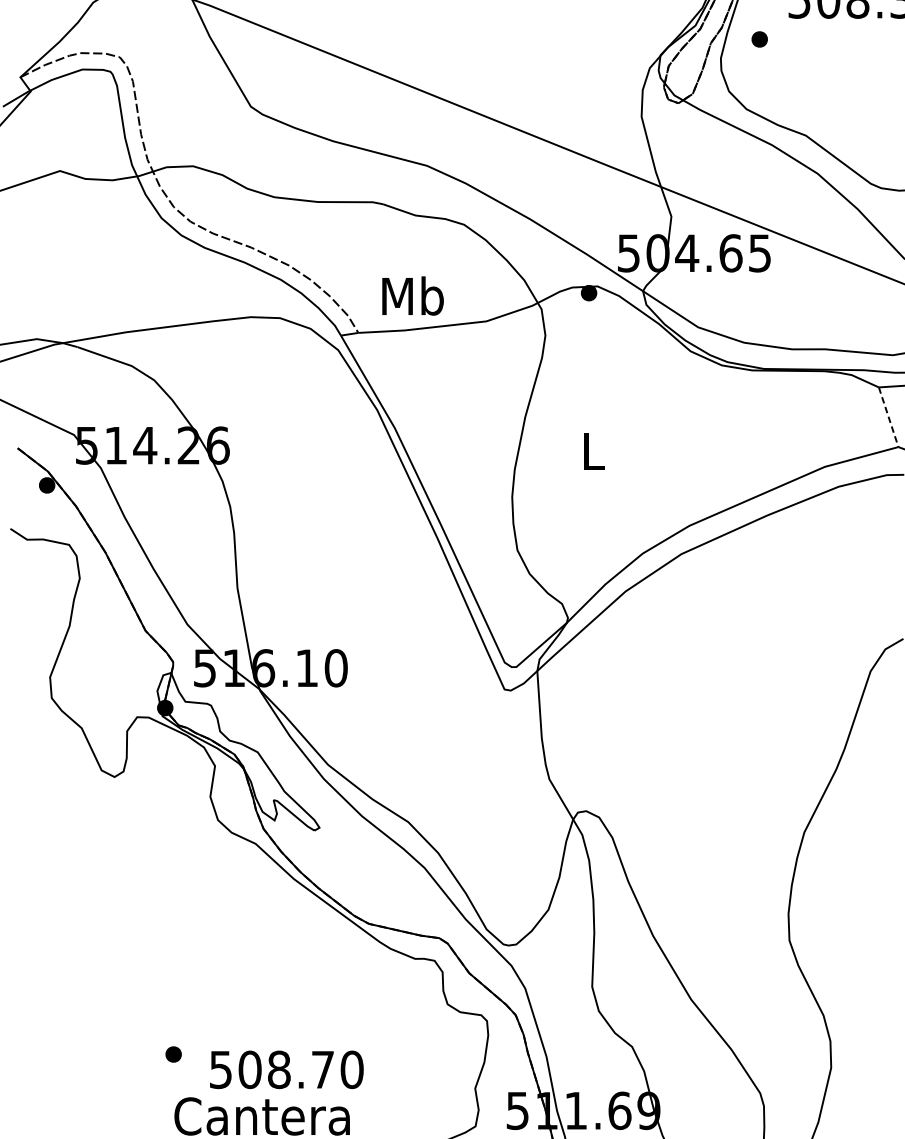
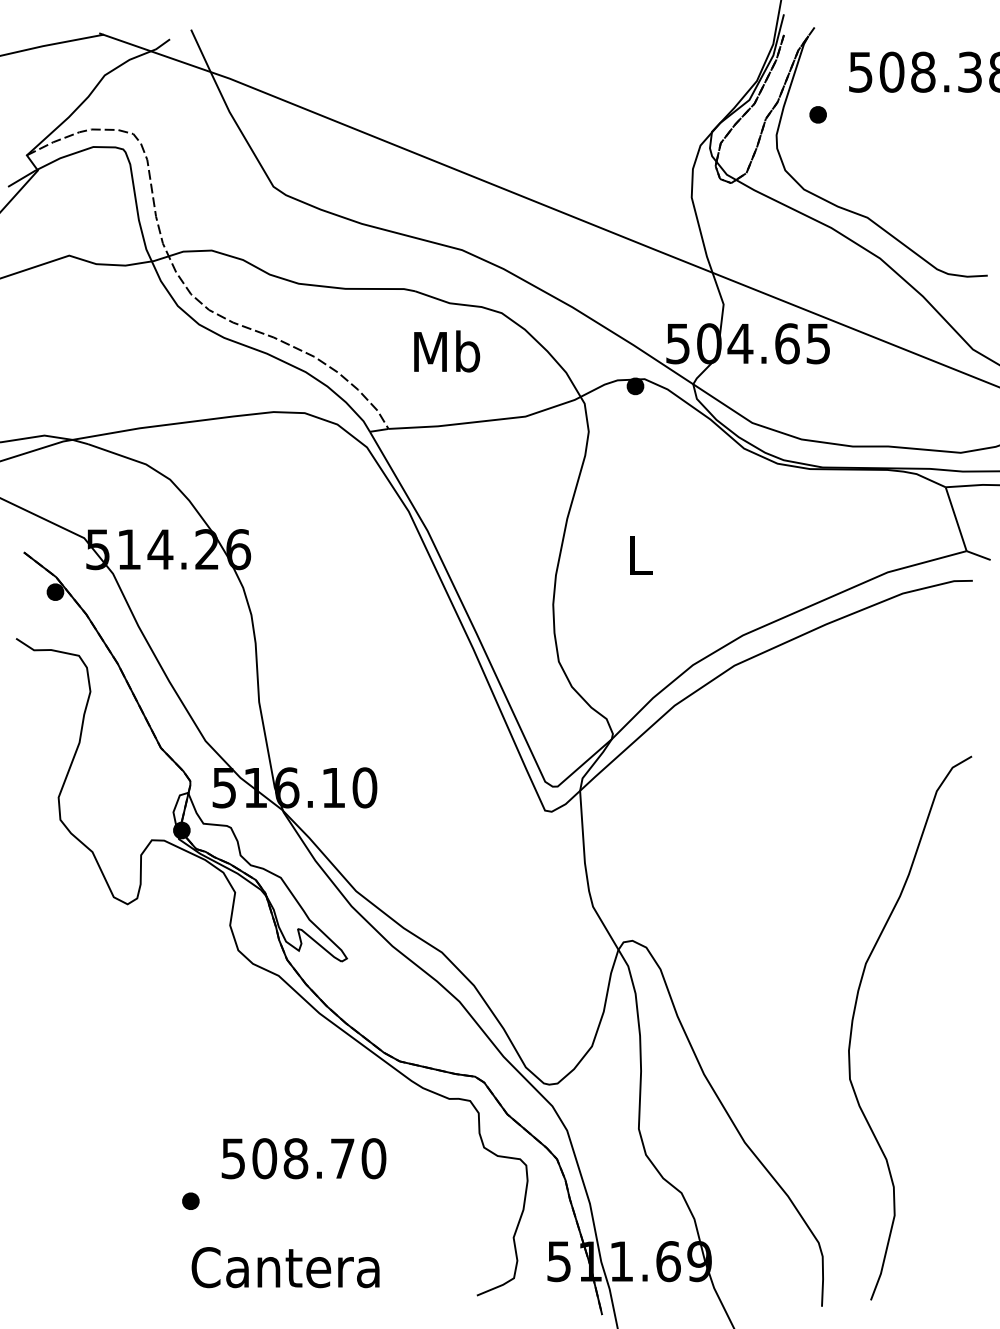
text: (413, 296) -> (447, 351), moved
line: (888, 417) -> (956, 519), dashed -> solid
text: (286, 1069) -> (303, 1158), moved

